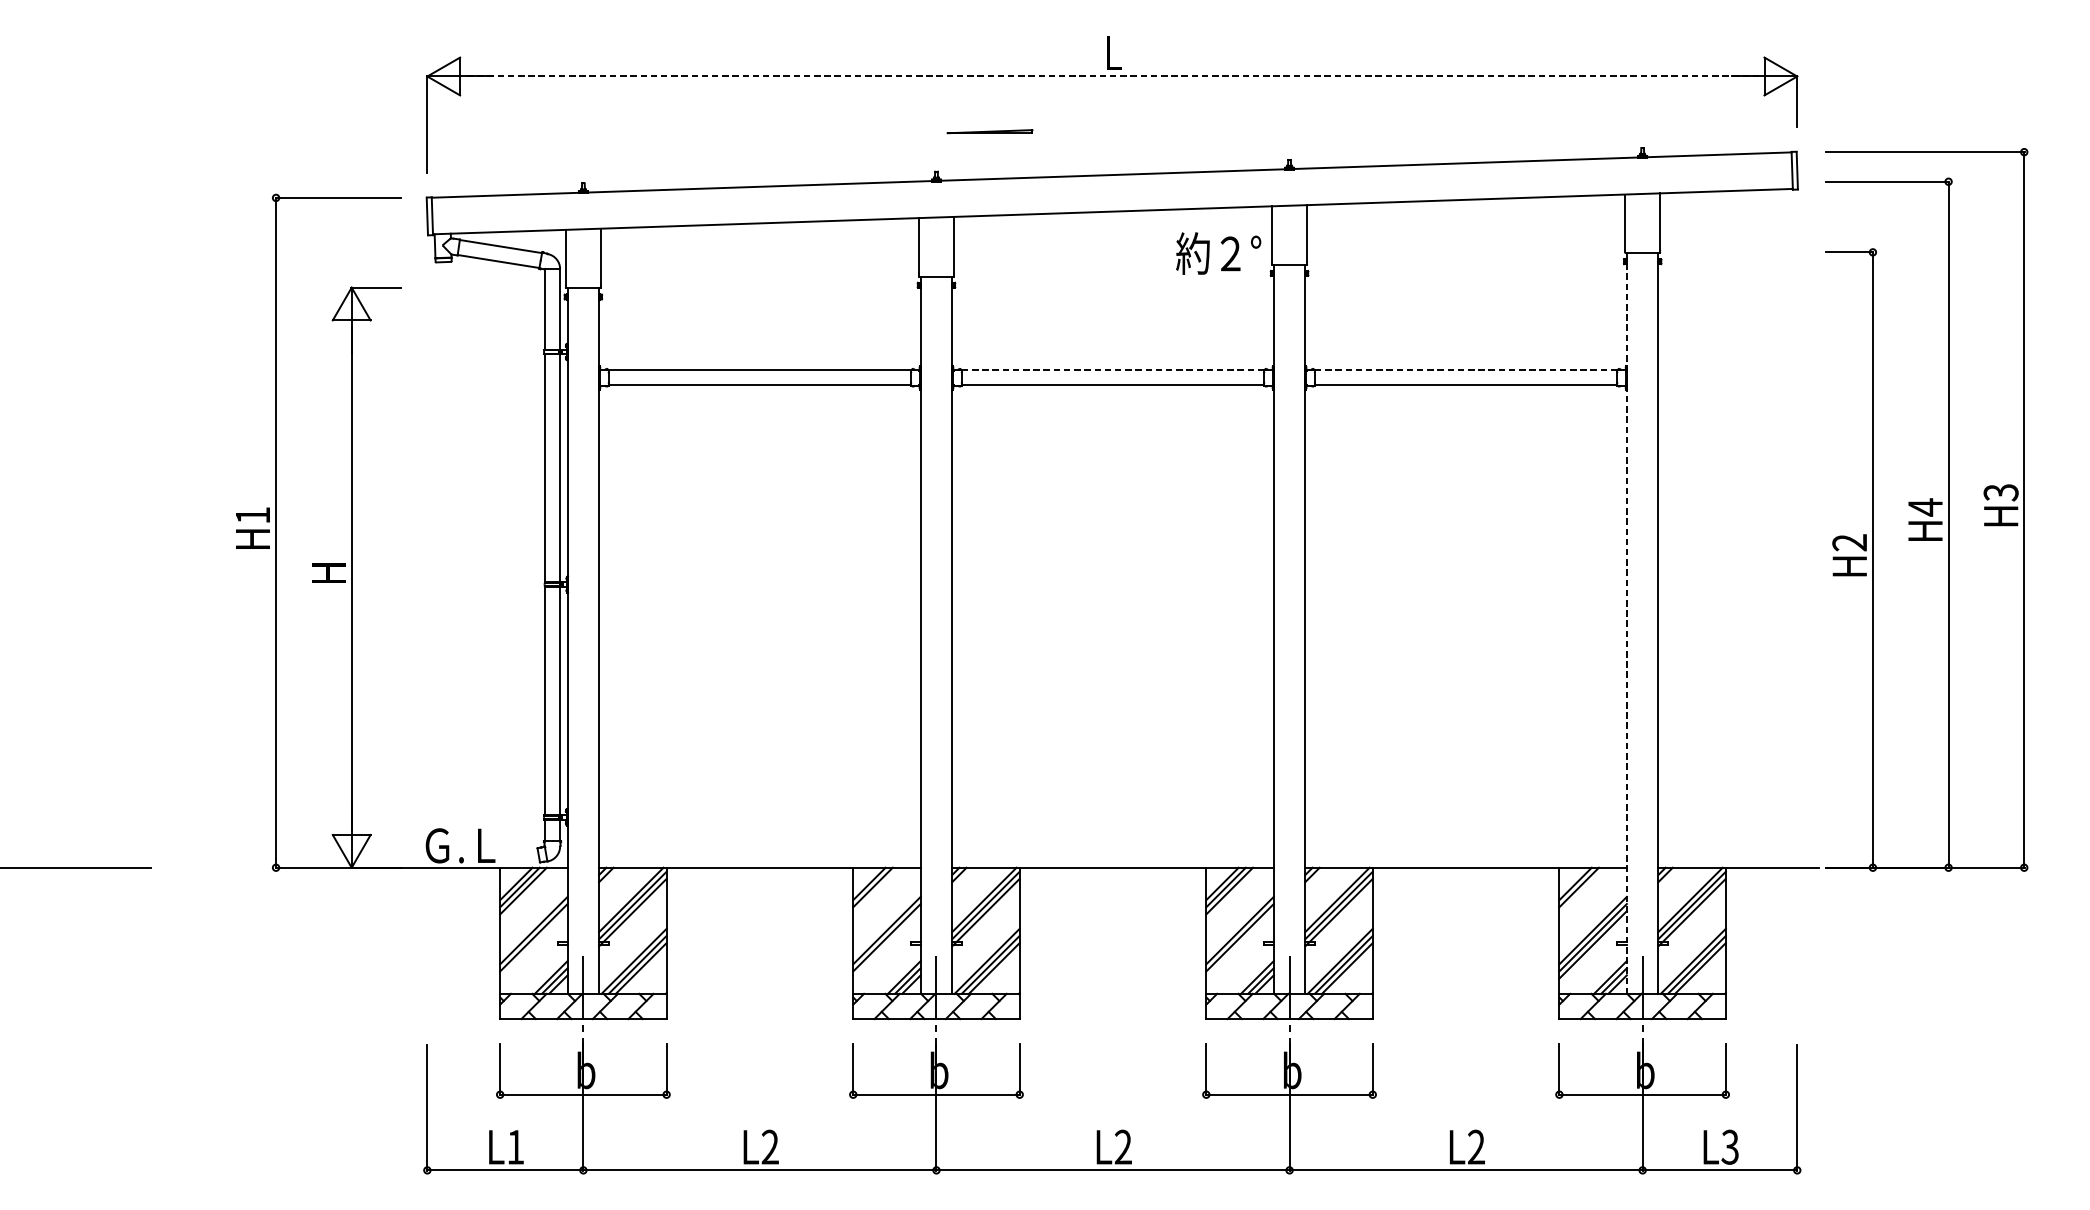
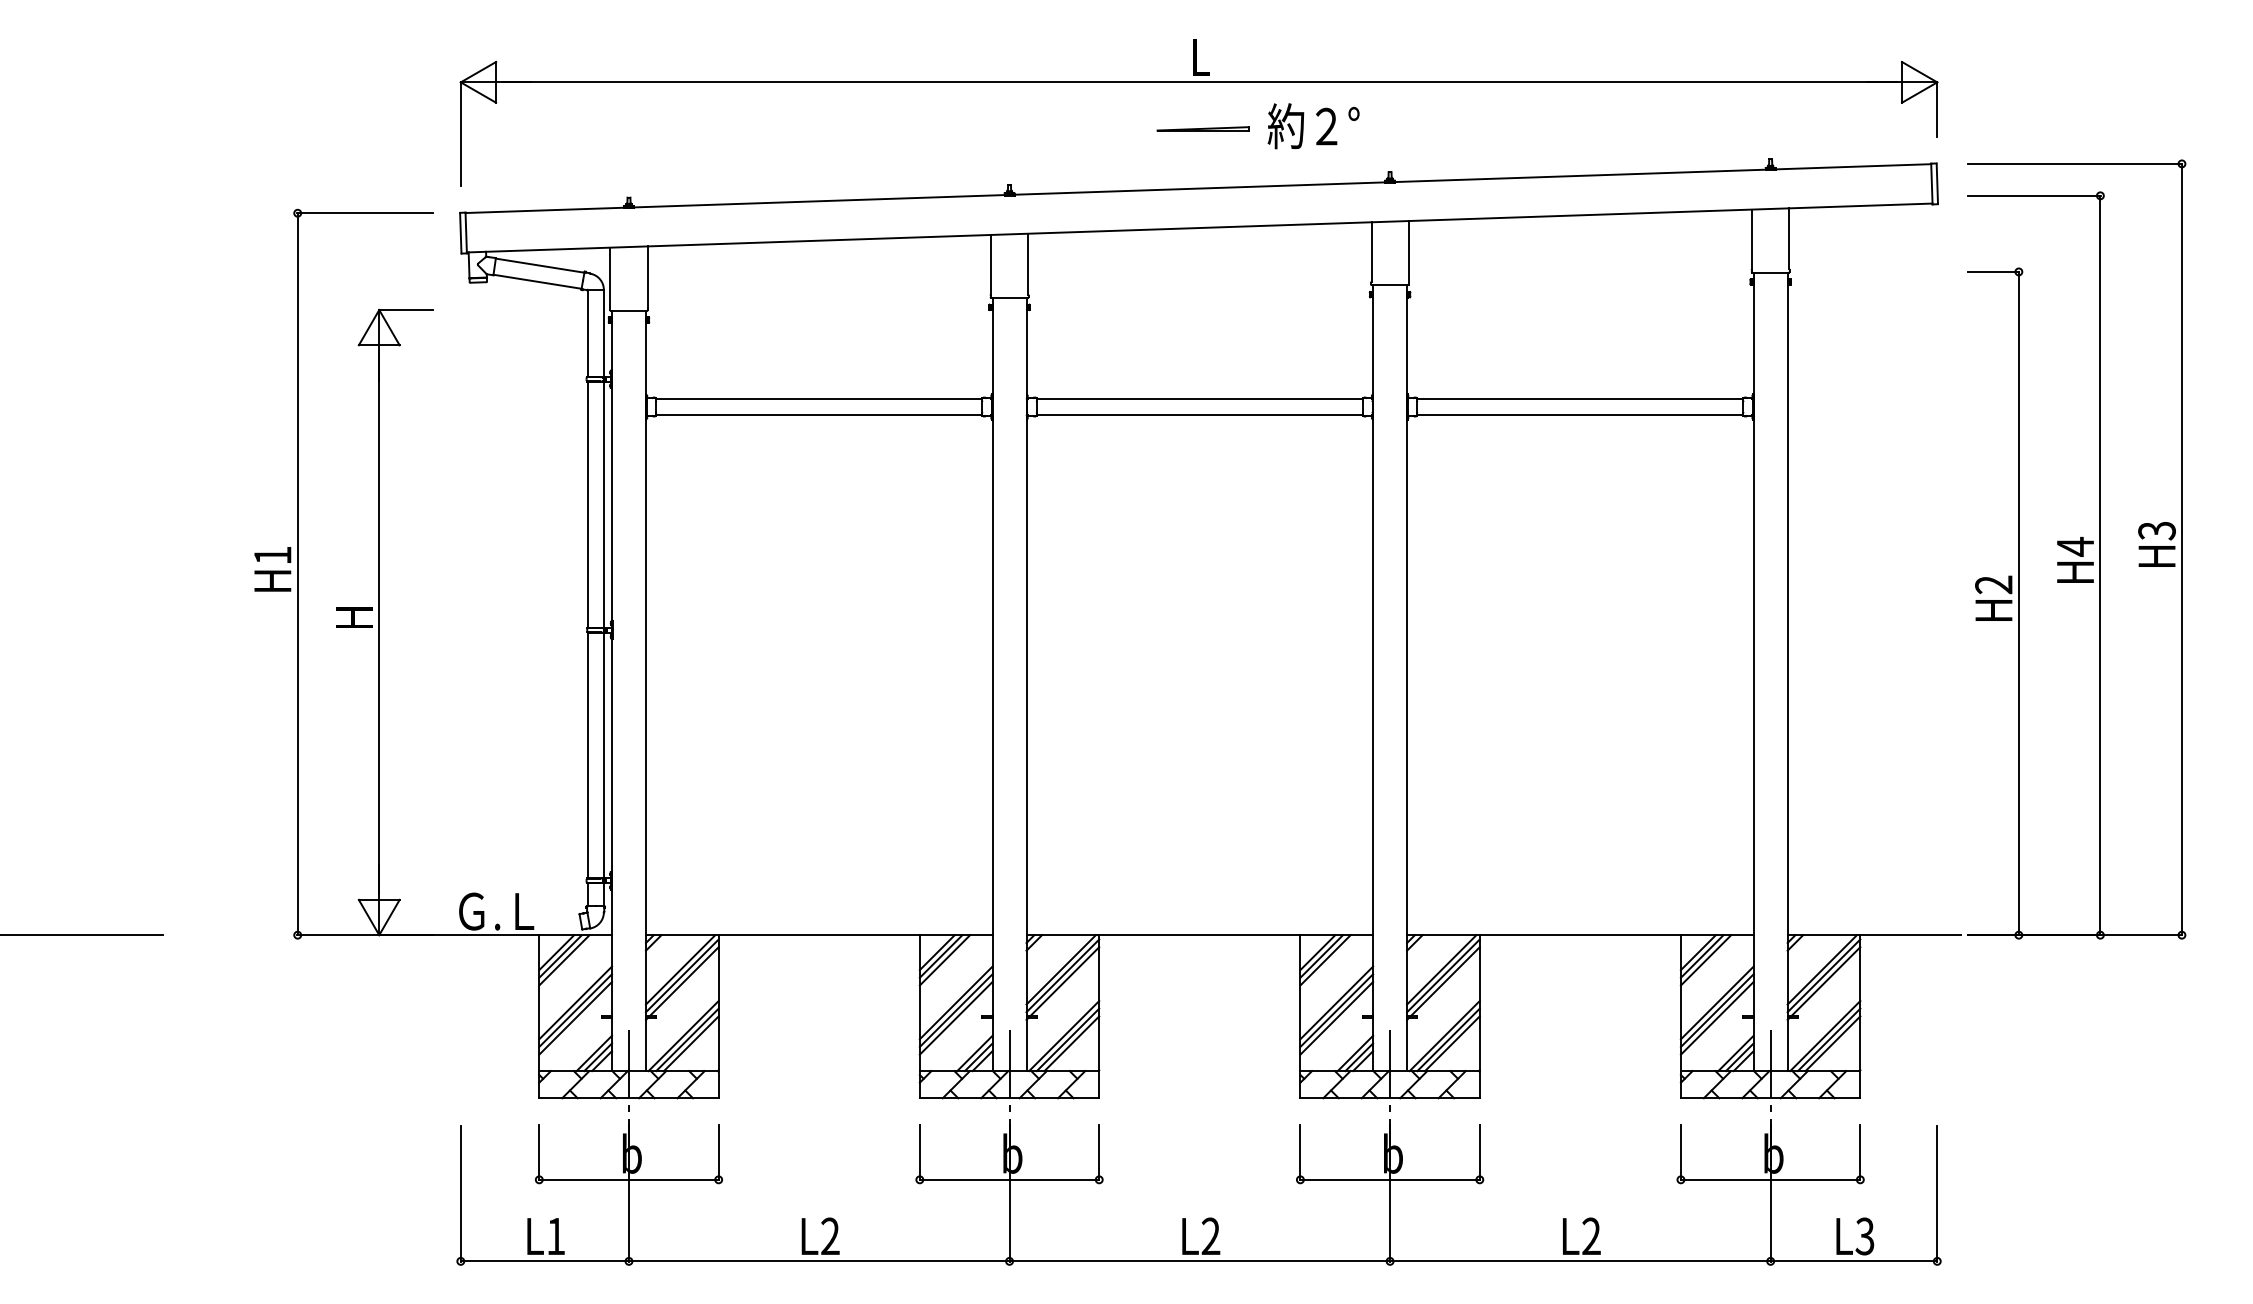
line: (1111, 76) -> (1198, 82), dashed -> solid
part: (989, 131) -> (1202, 128), moved
text: (1218, 253) -> (1313, 126), moved
line: (1112, 369) -> (1199, 398), dashed -> solid
line: (1466, 369) -> (1580, 398), dashed -> solid
line: (1626, 624) -> (1753, 672), dashed -> solid
line: (876, 891) -> (944, 960), added
line: (1582, 891) -> (1705, 960), added
line: (533, 944) -> (575, 1017), added
line: (886, 944) -> (955, 1017), added
line: (1239, 944) -> (1336, 1017), added

